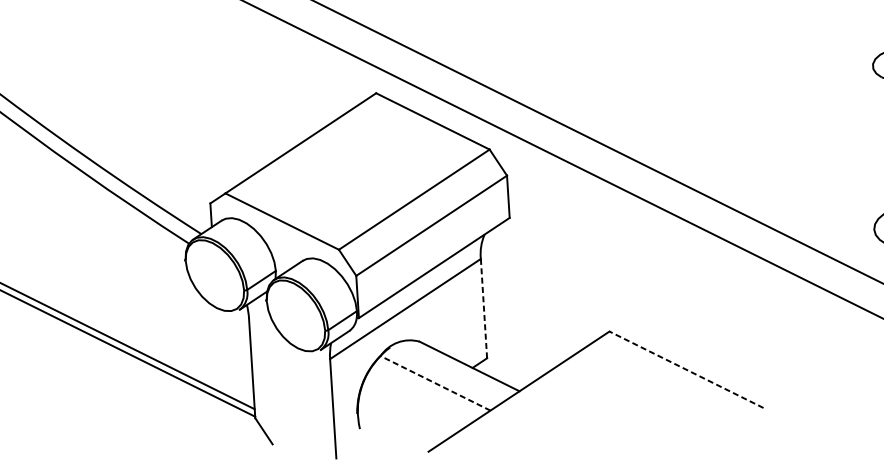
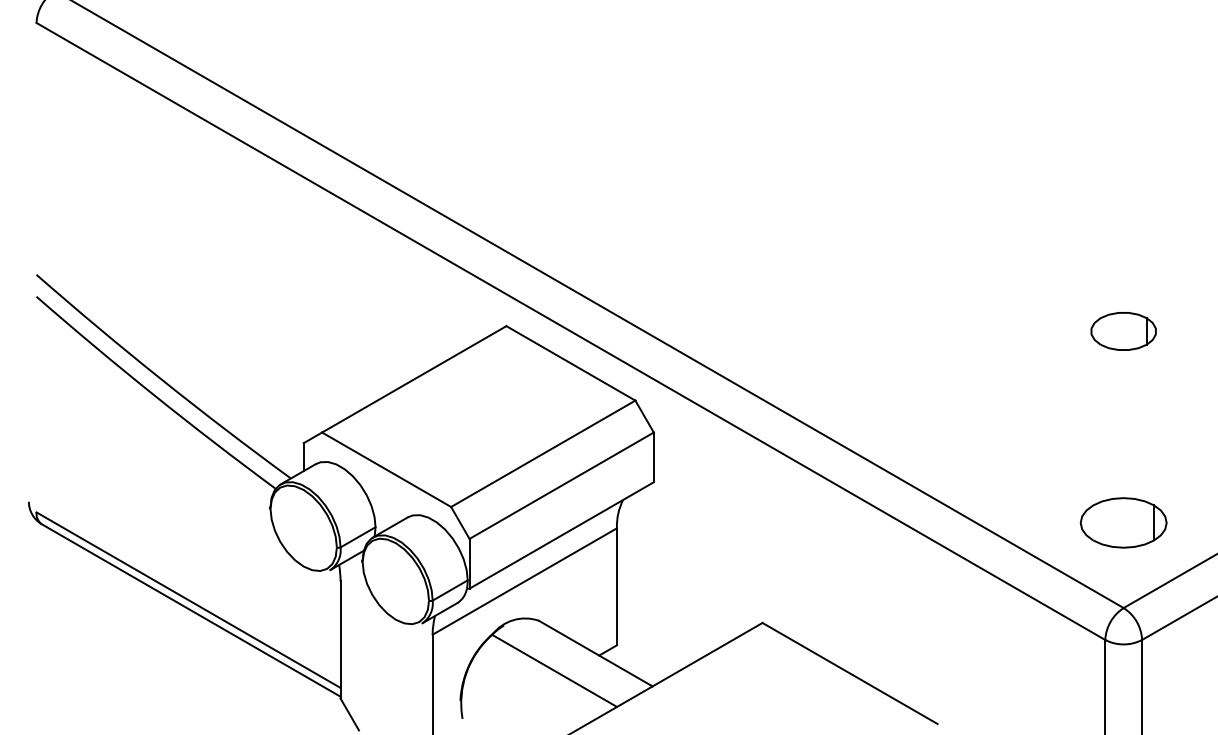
line: (483, 308) -> (616, 586), dashed -> solid
line: (686, 369) -> (849, 673), dashed -> solid
line: (435, 383) -> (554, 670), dashed -> solid

